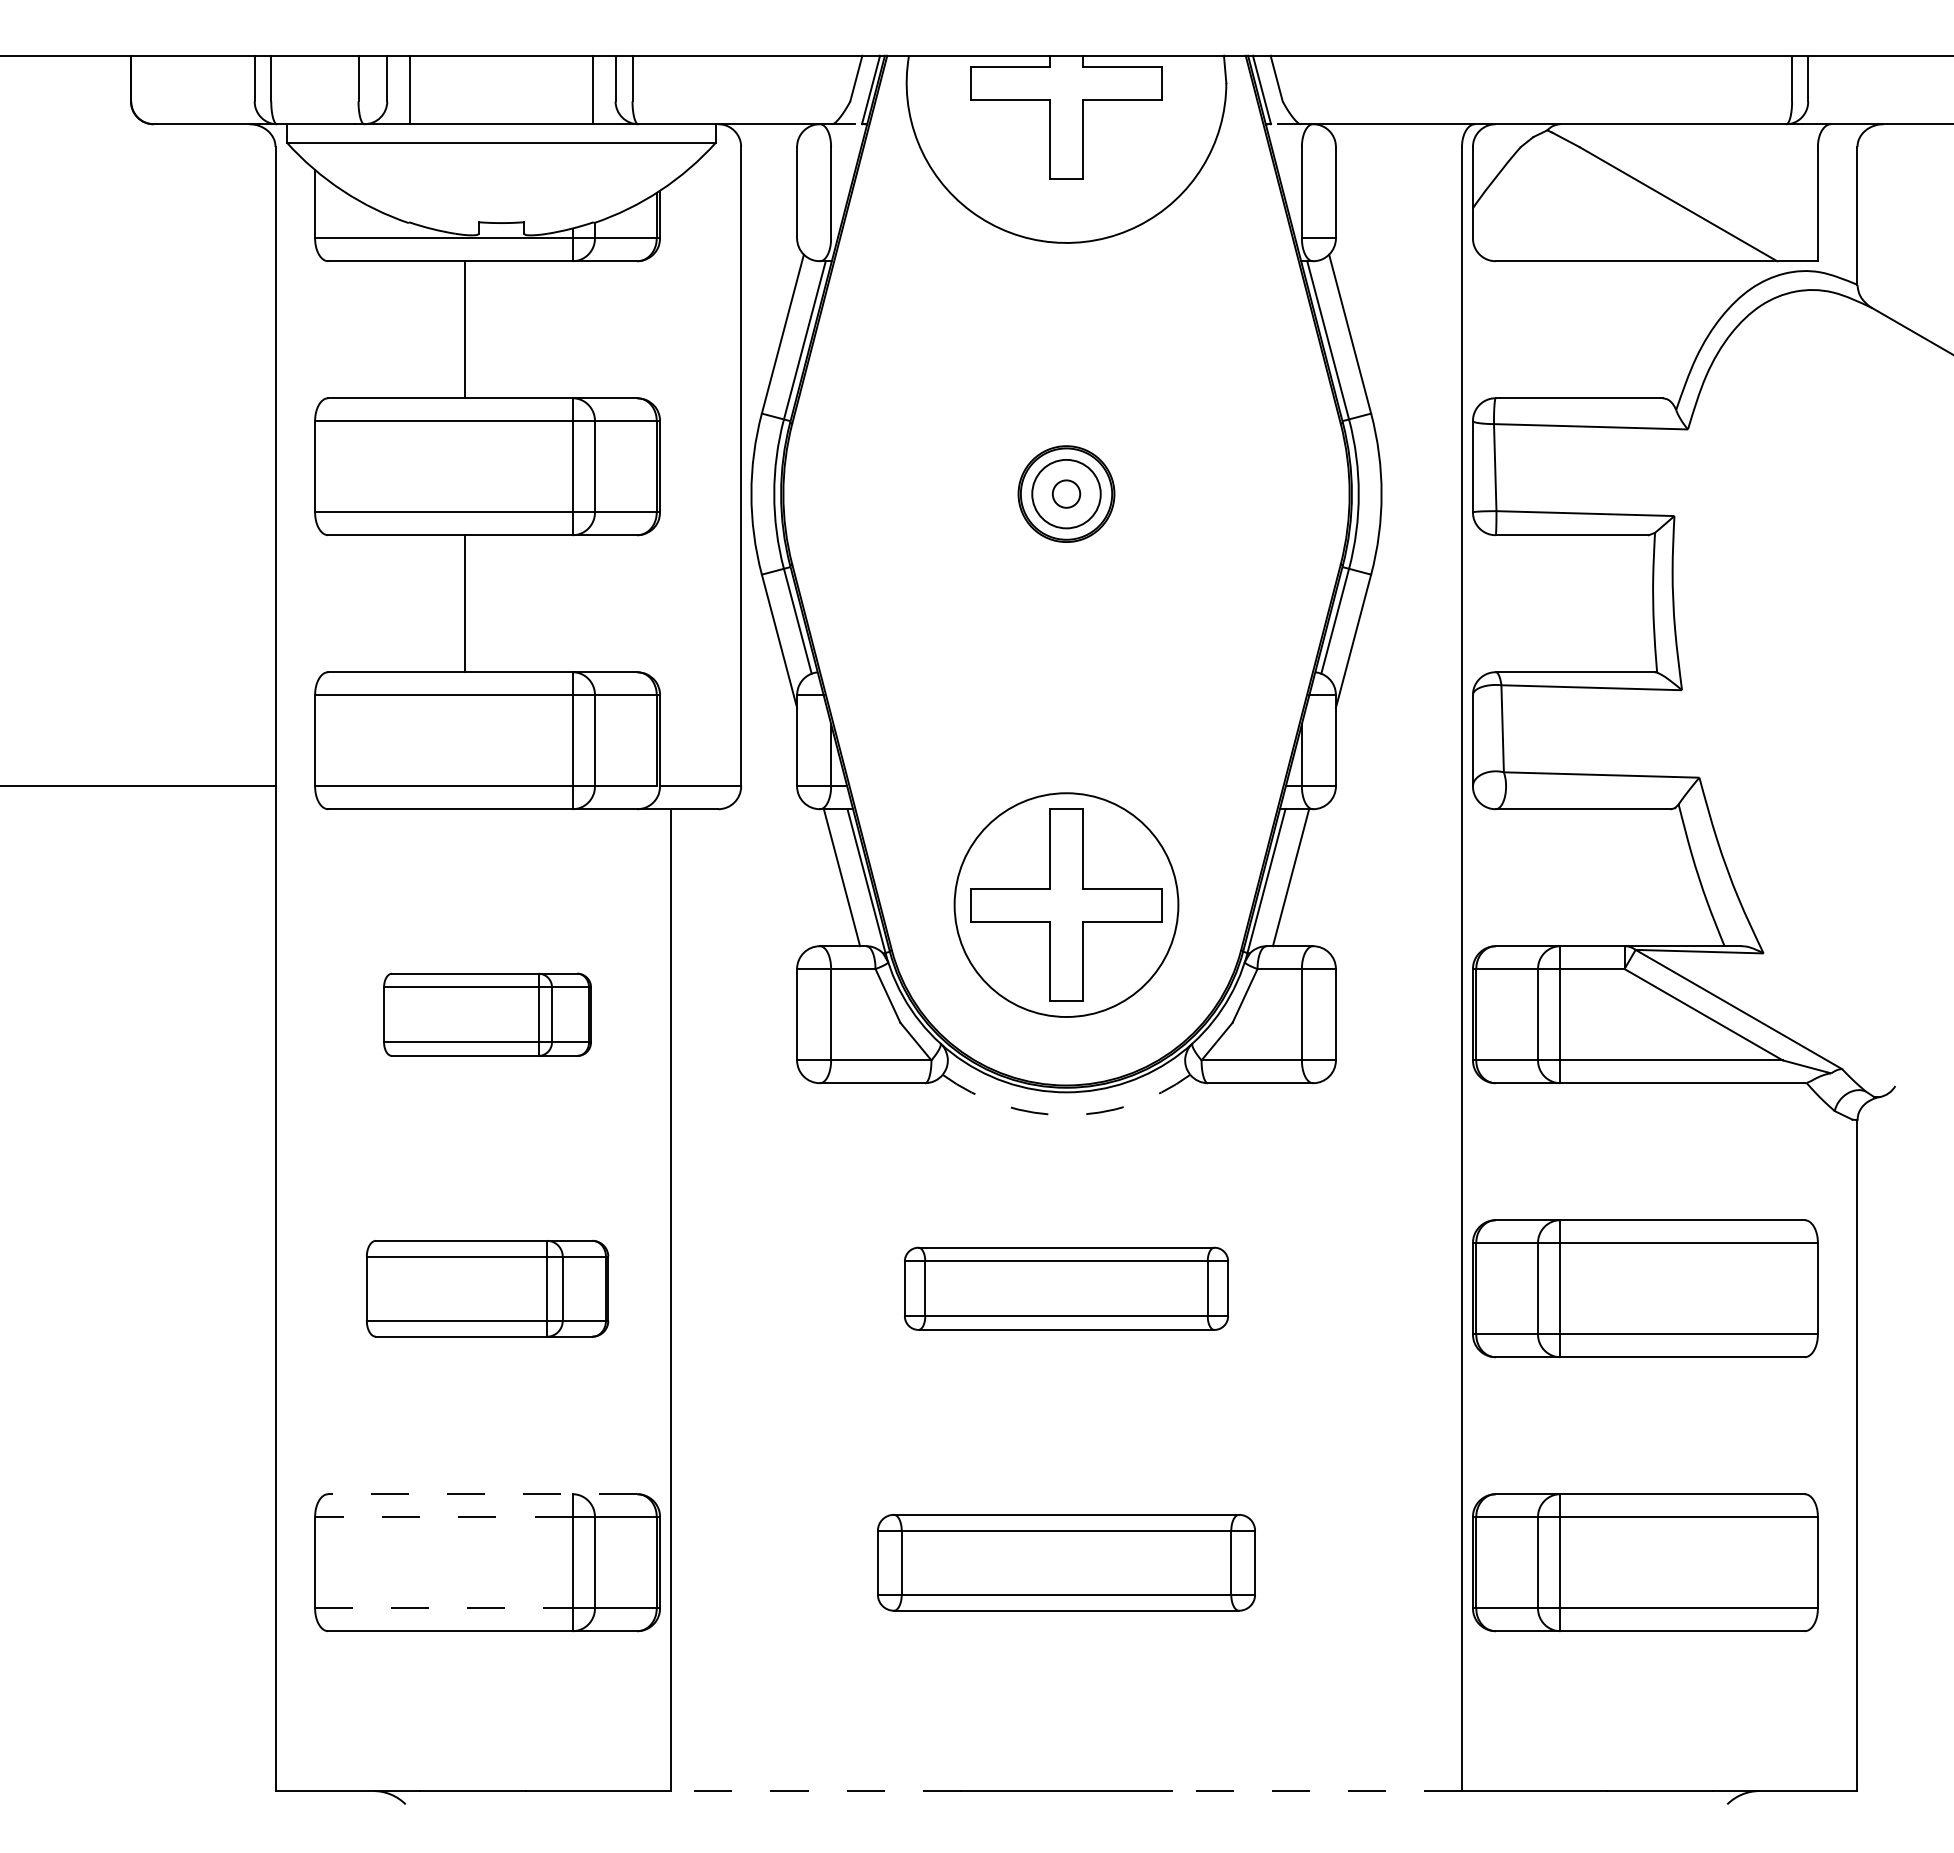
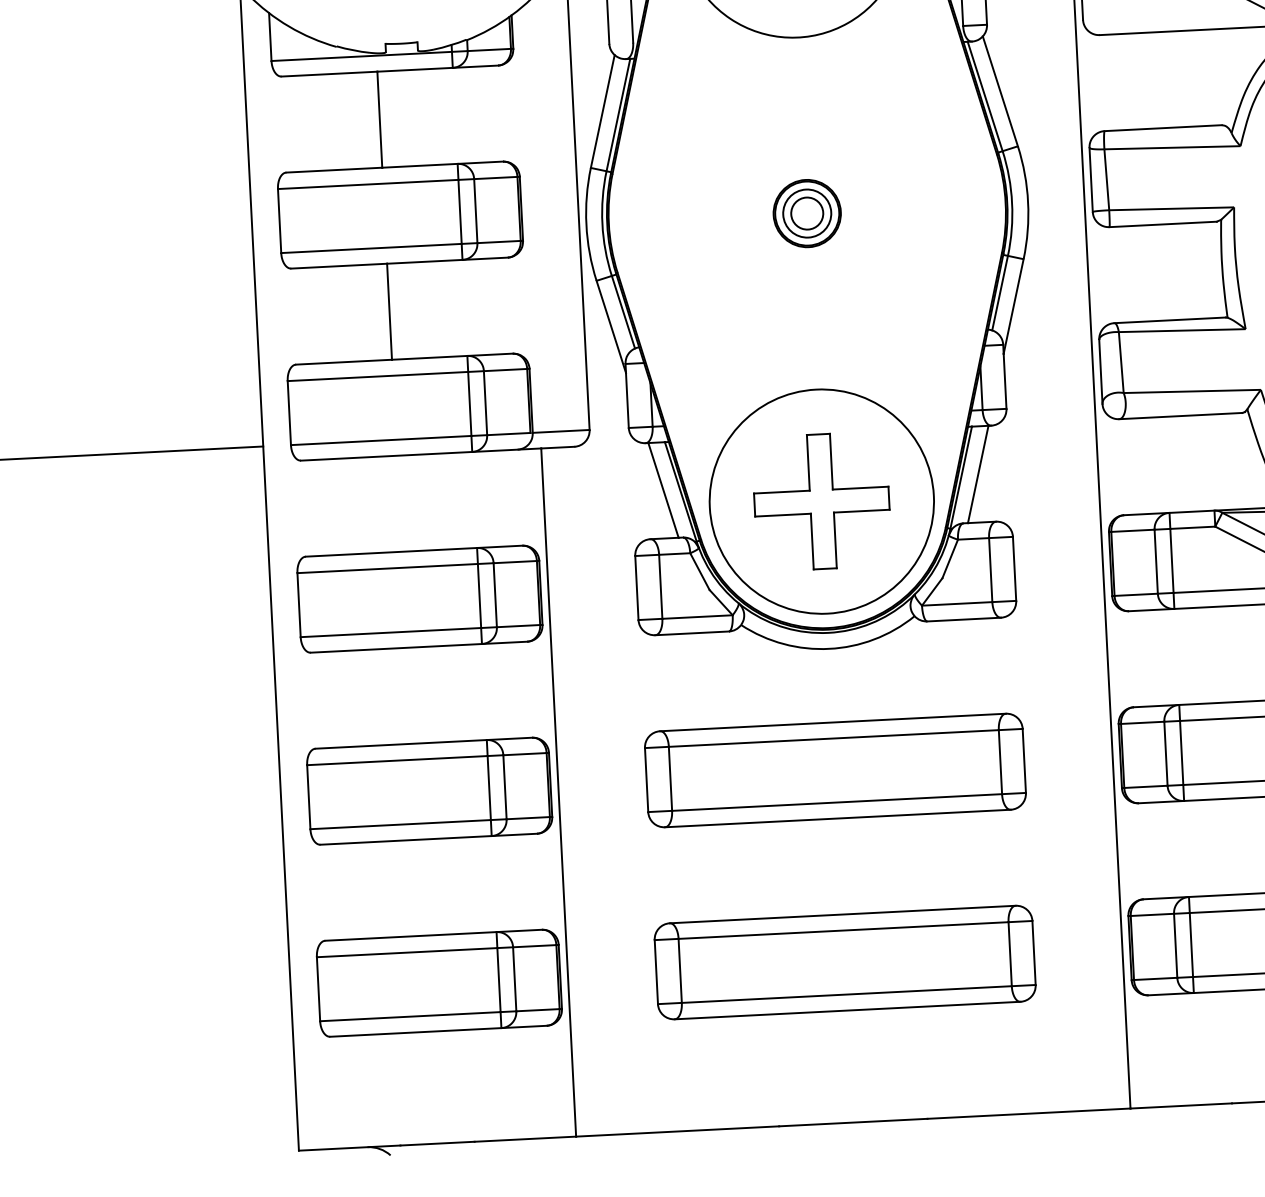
circle: (1066, 493) -> (807, 213), size x1.67
circle: (1066, 904) -> (821, 501), size x1.43
part: (487, 1014) -> (419, 598), size x1.67
arc: (1066, 1115) -> (829, 649), dashed -> solid
part: (487, 1288) -> (429, 790), size x1.43
part: (1066, 1288) -> (835, 770), size x1.67
line: (482, 1494) -> (433, 935), dashed -> solid
line: (443, 1517) -> (406, 952), dashed -> solid
part: (1066, 1562) -> (845, 962), size x1.43
line: (443, 1608) -> (410, 1016), dashed -> solid
line: (815, 1791) -> (677, 1131), dashed -> solid
line: (1317, 1791) -> (1029, 1113), dashed -> solid

